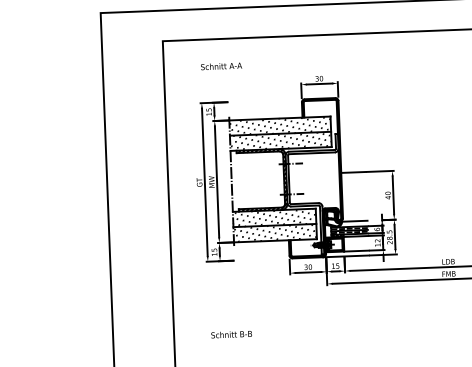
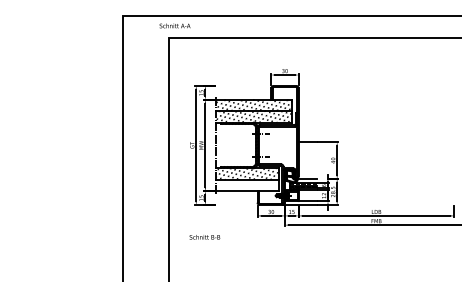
text: (220, 65) -> (174, 25), moved
hatch: (275, 233) -> (247, 185), removed
text: (231, 334) -> (204, 237), moved

